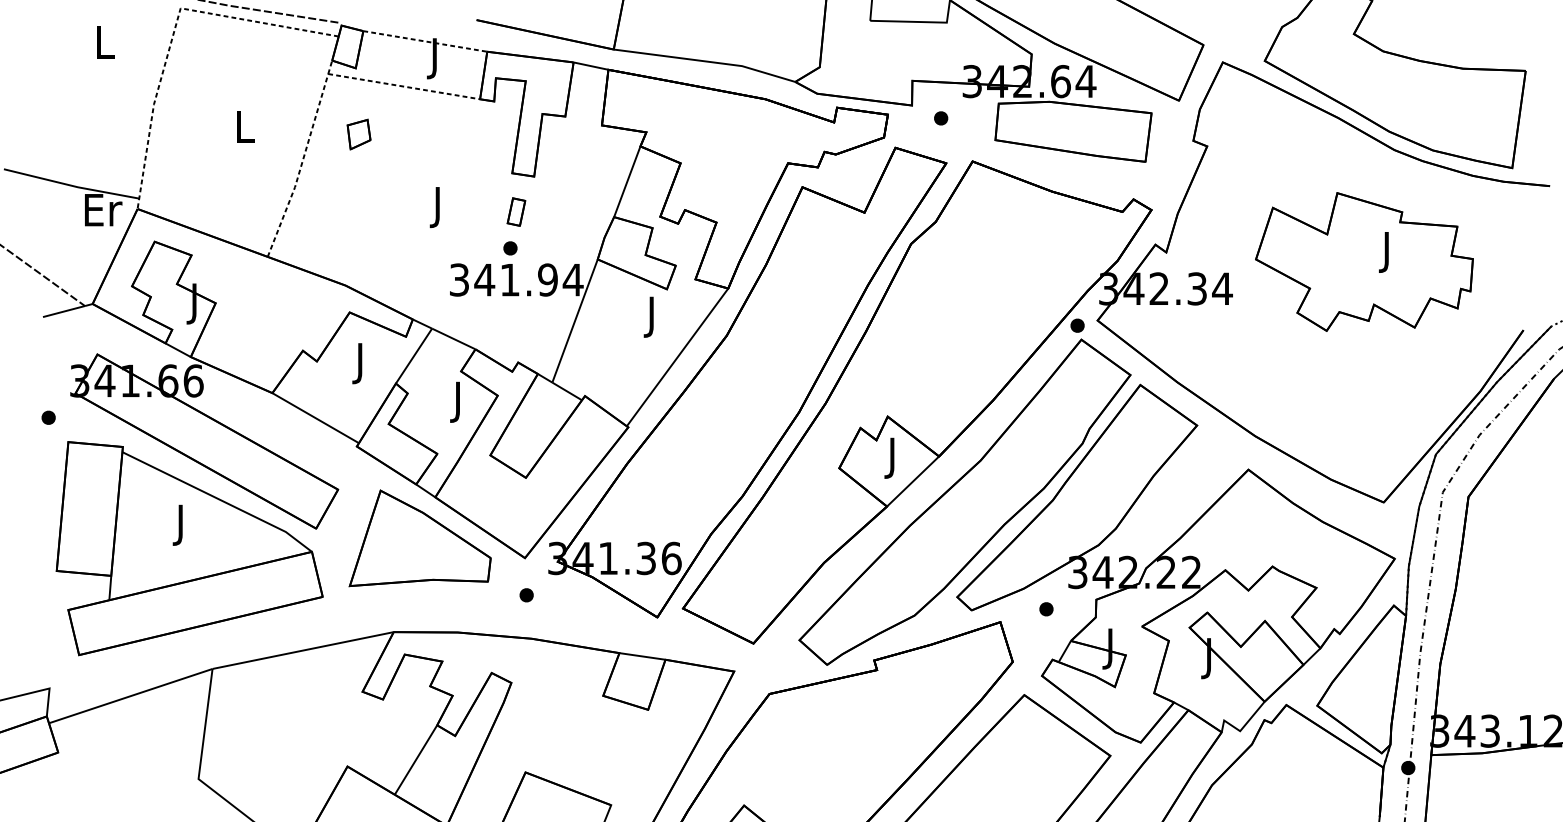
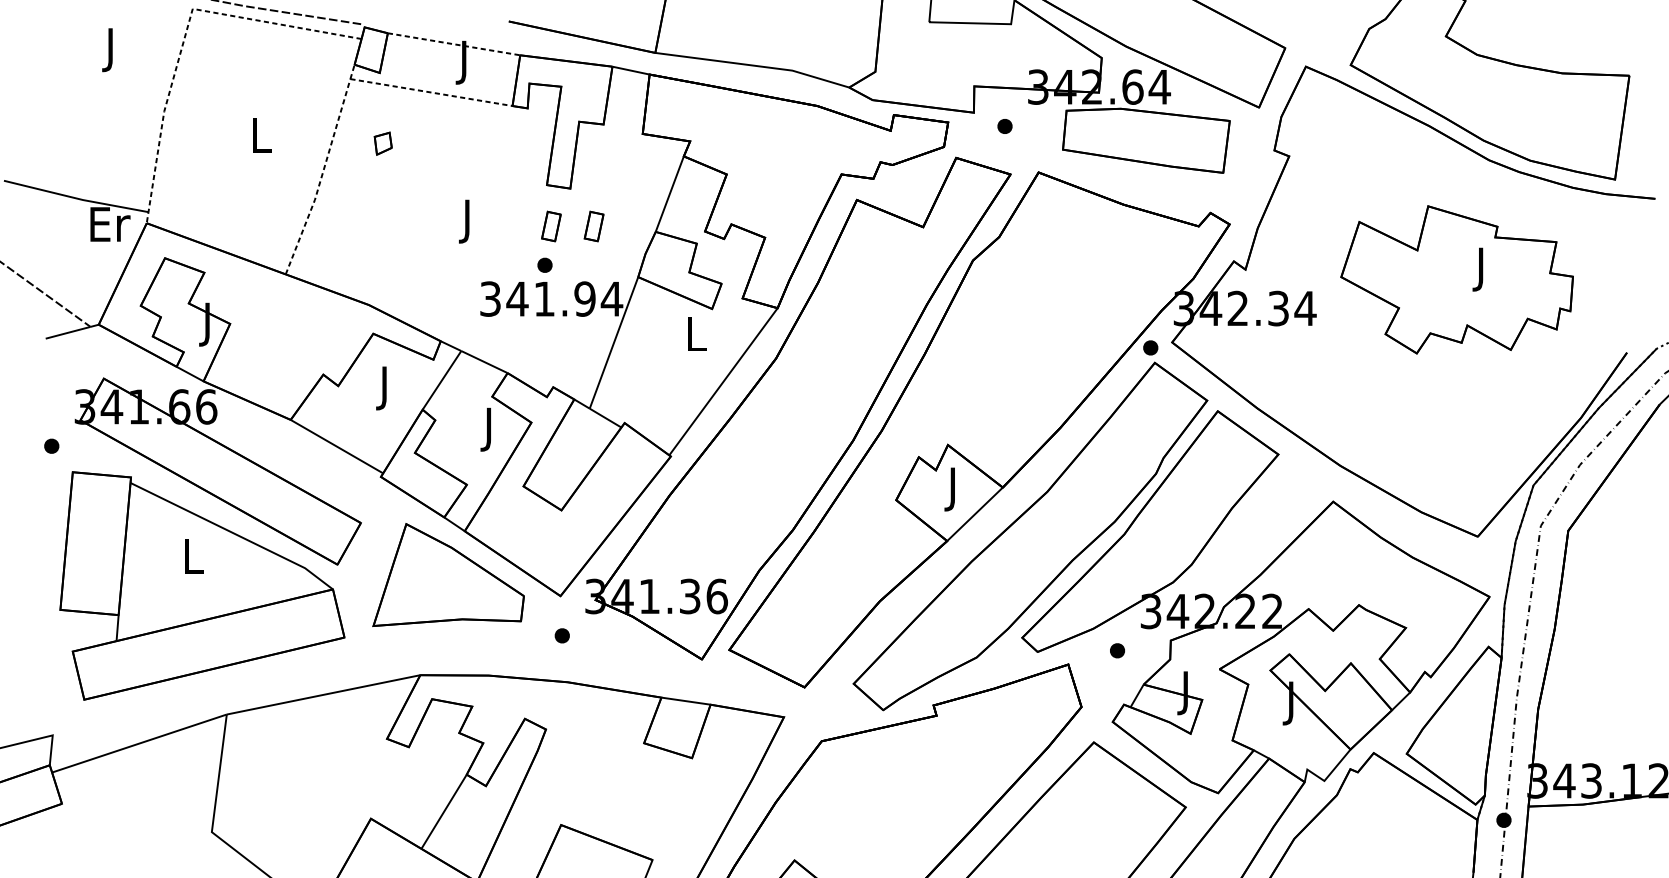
text: (104, 46) -> (111, 49), L -> J
part: (358, 134) -> (382, 143), size x0.7
part: (556, 211) -> (594, 225), added
text: (652, 316) -> (696, 338), J -> L
text: (181, 524) -> (193, 560), J -> L

